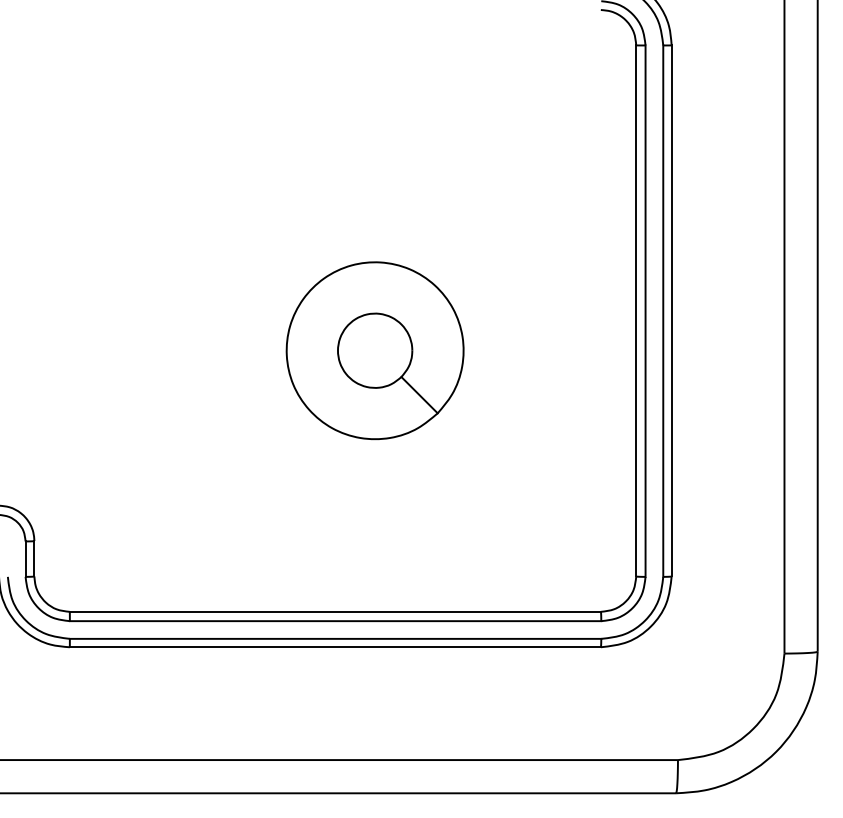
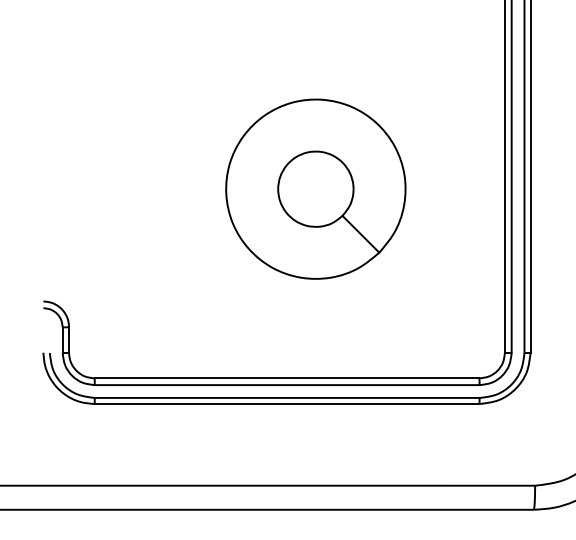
part: (374, 350) -> (315, 189), size x1.4

